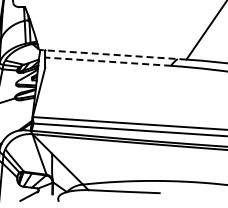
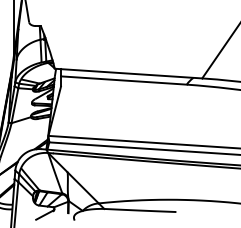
line: (112, 54) -> (128, 73), dashed -> solid
line: (108, 61) -> (124, 80), dashed -> solid

